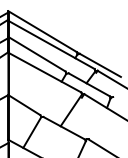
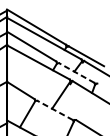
line: (89, 84) -> (76, 72), solid -> dashed
line: (64, 128) -> (55, 110), solid -> dashed

